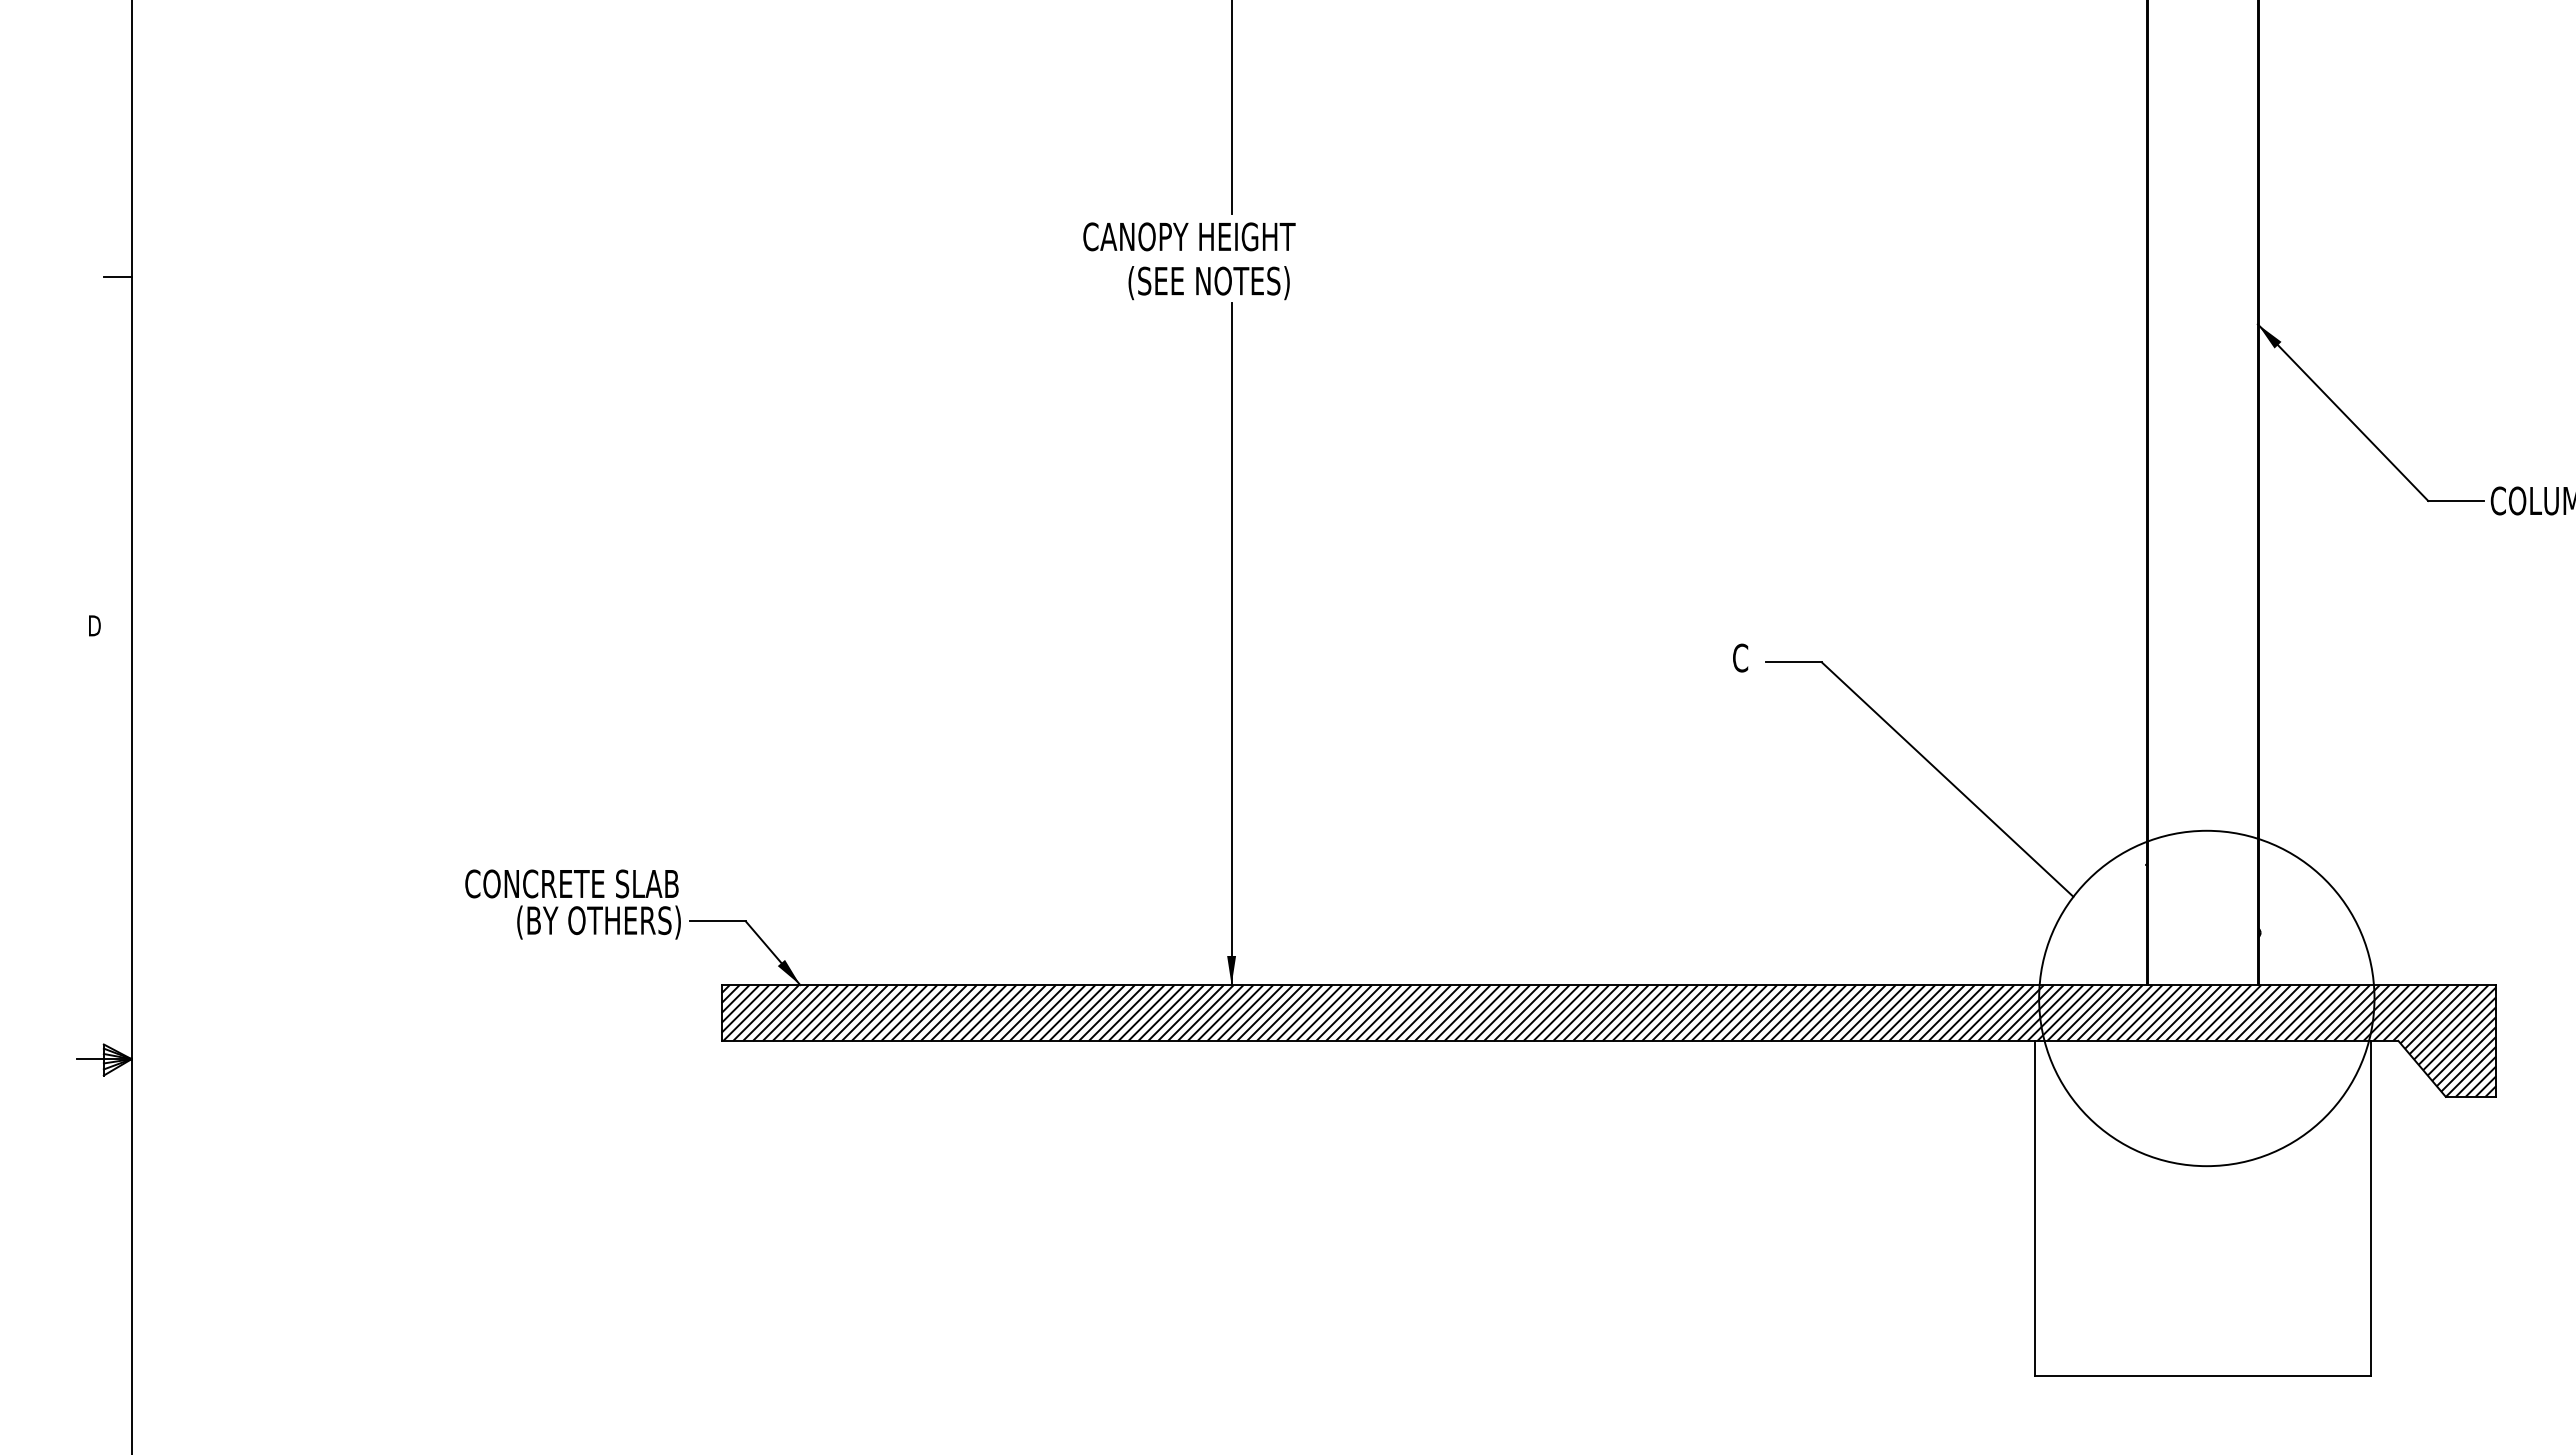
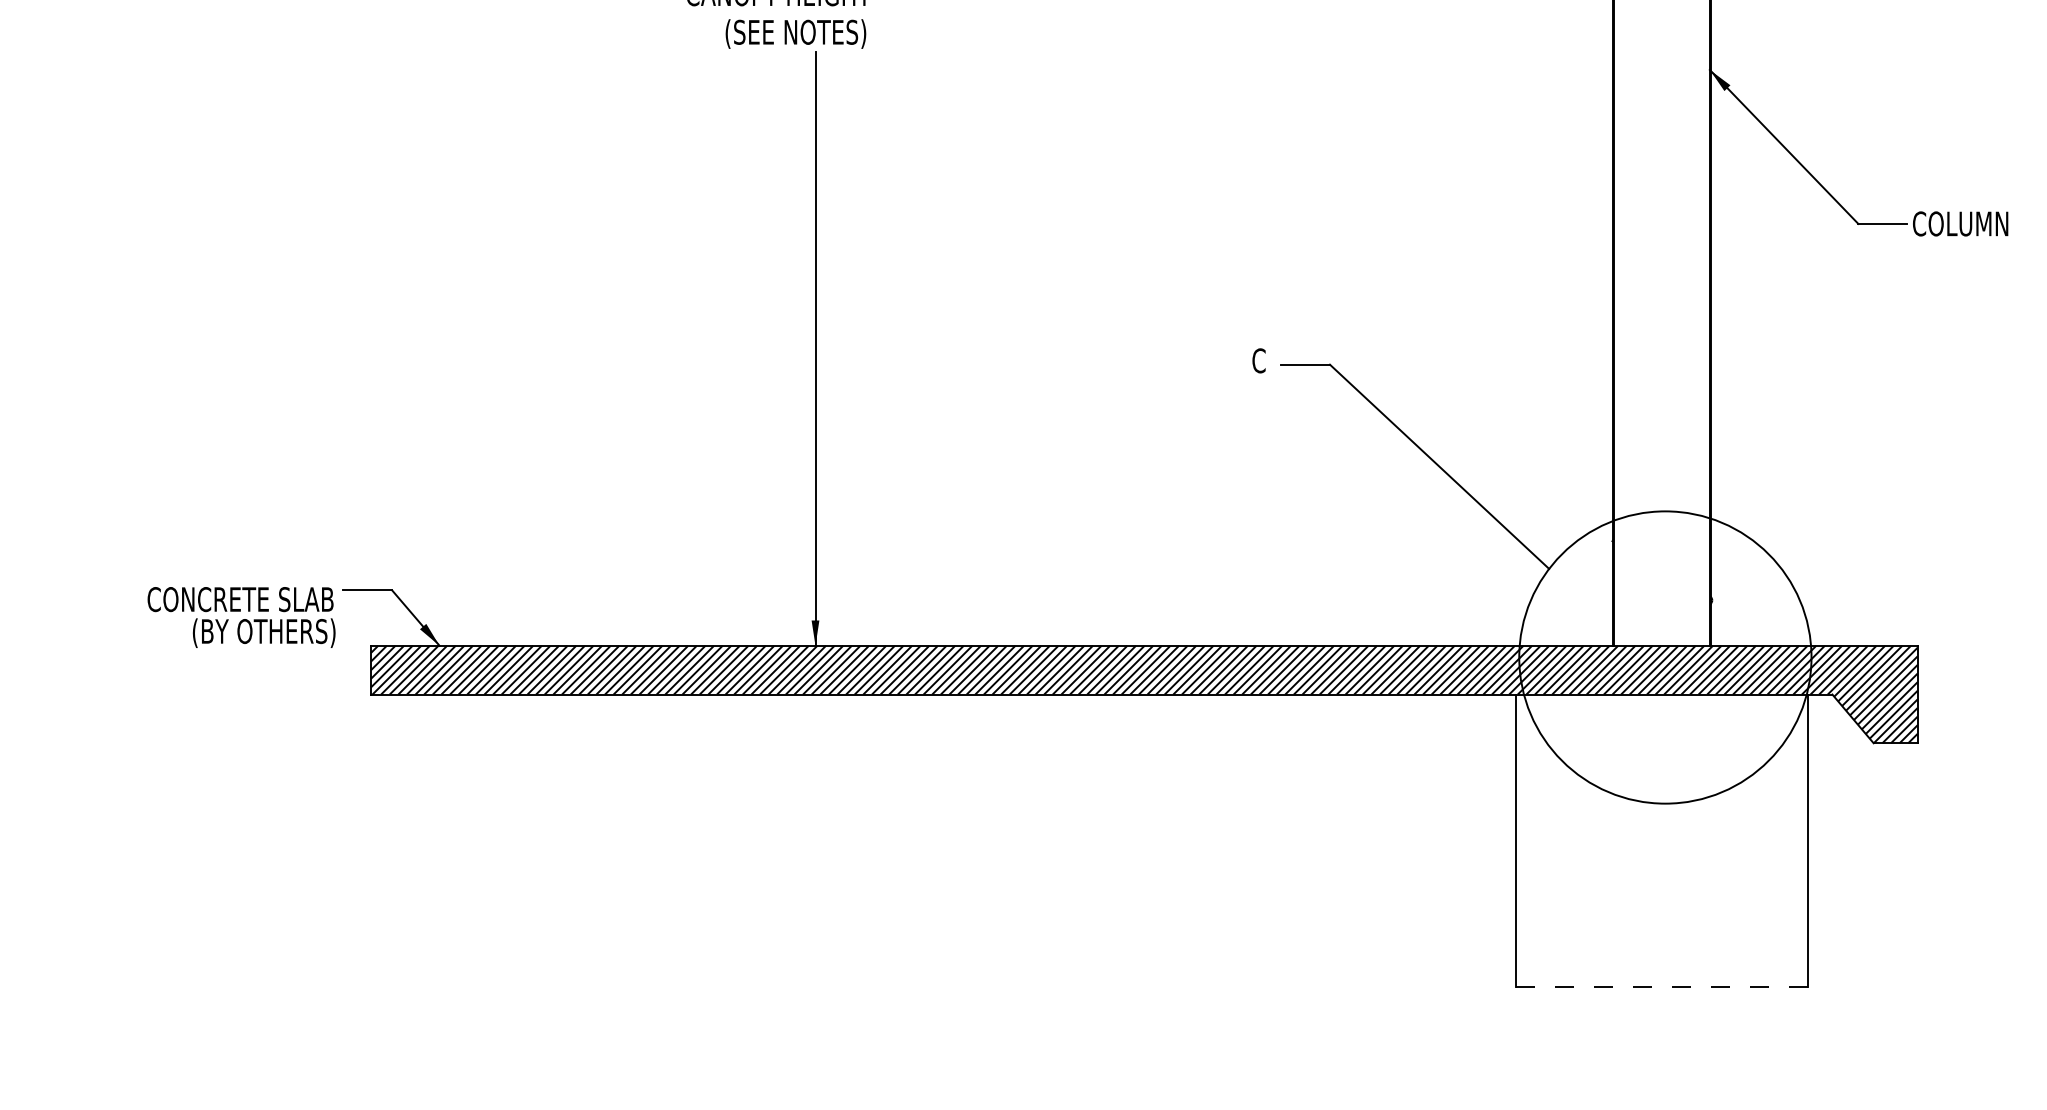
text: (572, 904) -> (241, 617), moved
line: (2202, 1376) -> (1661, 986), solid -> dashed

